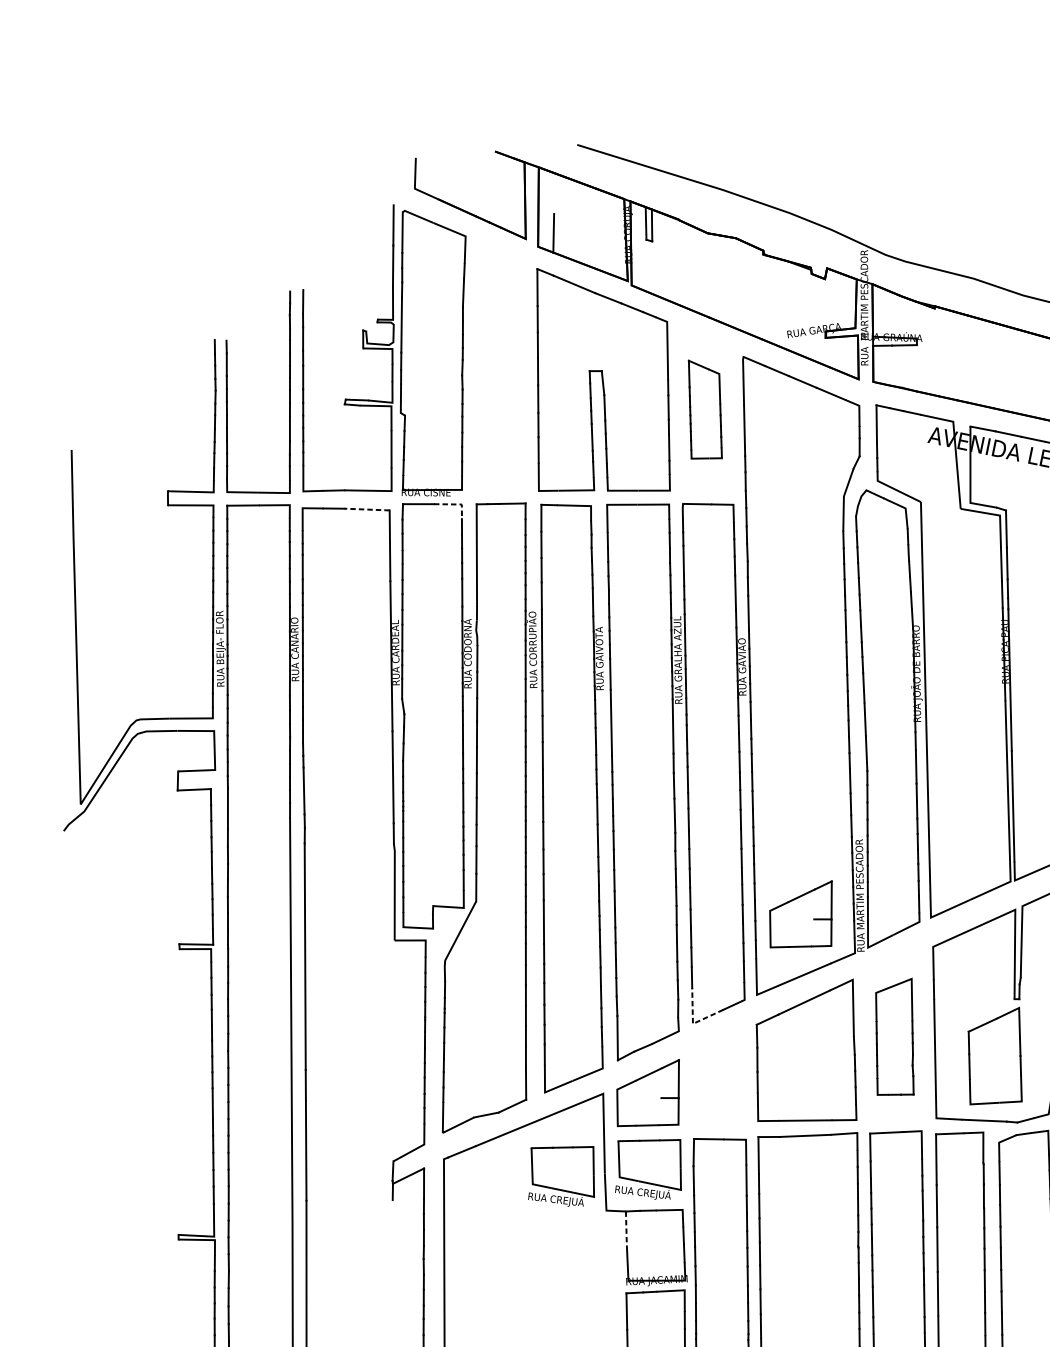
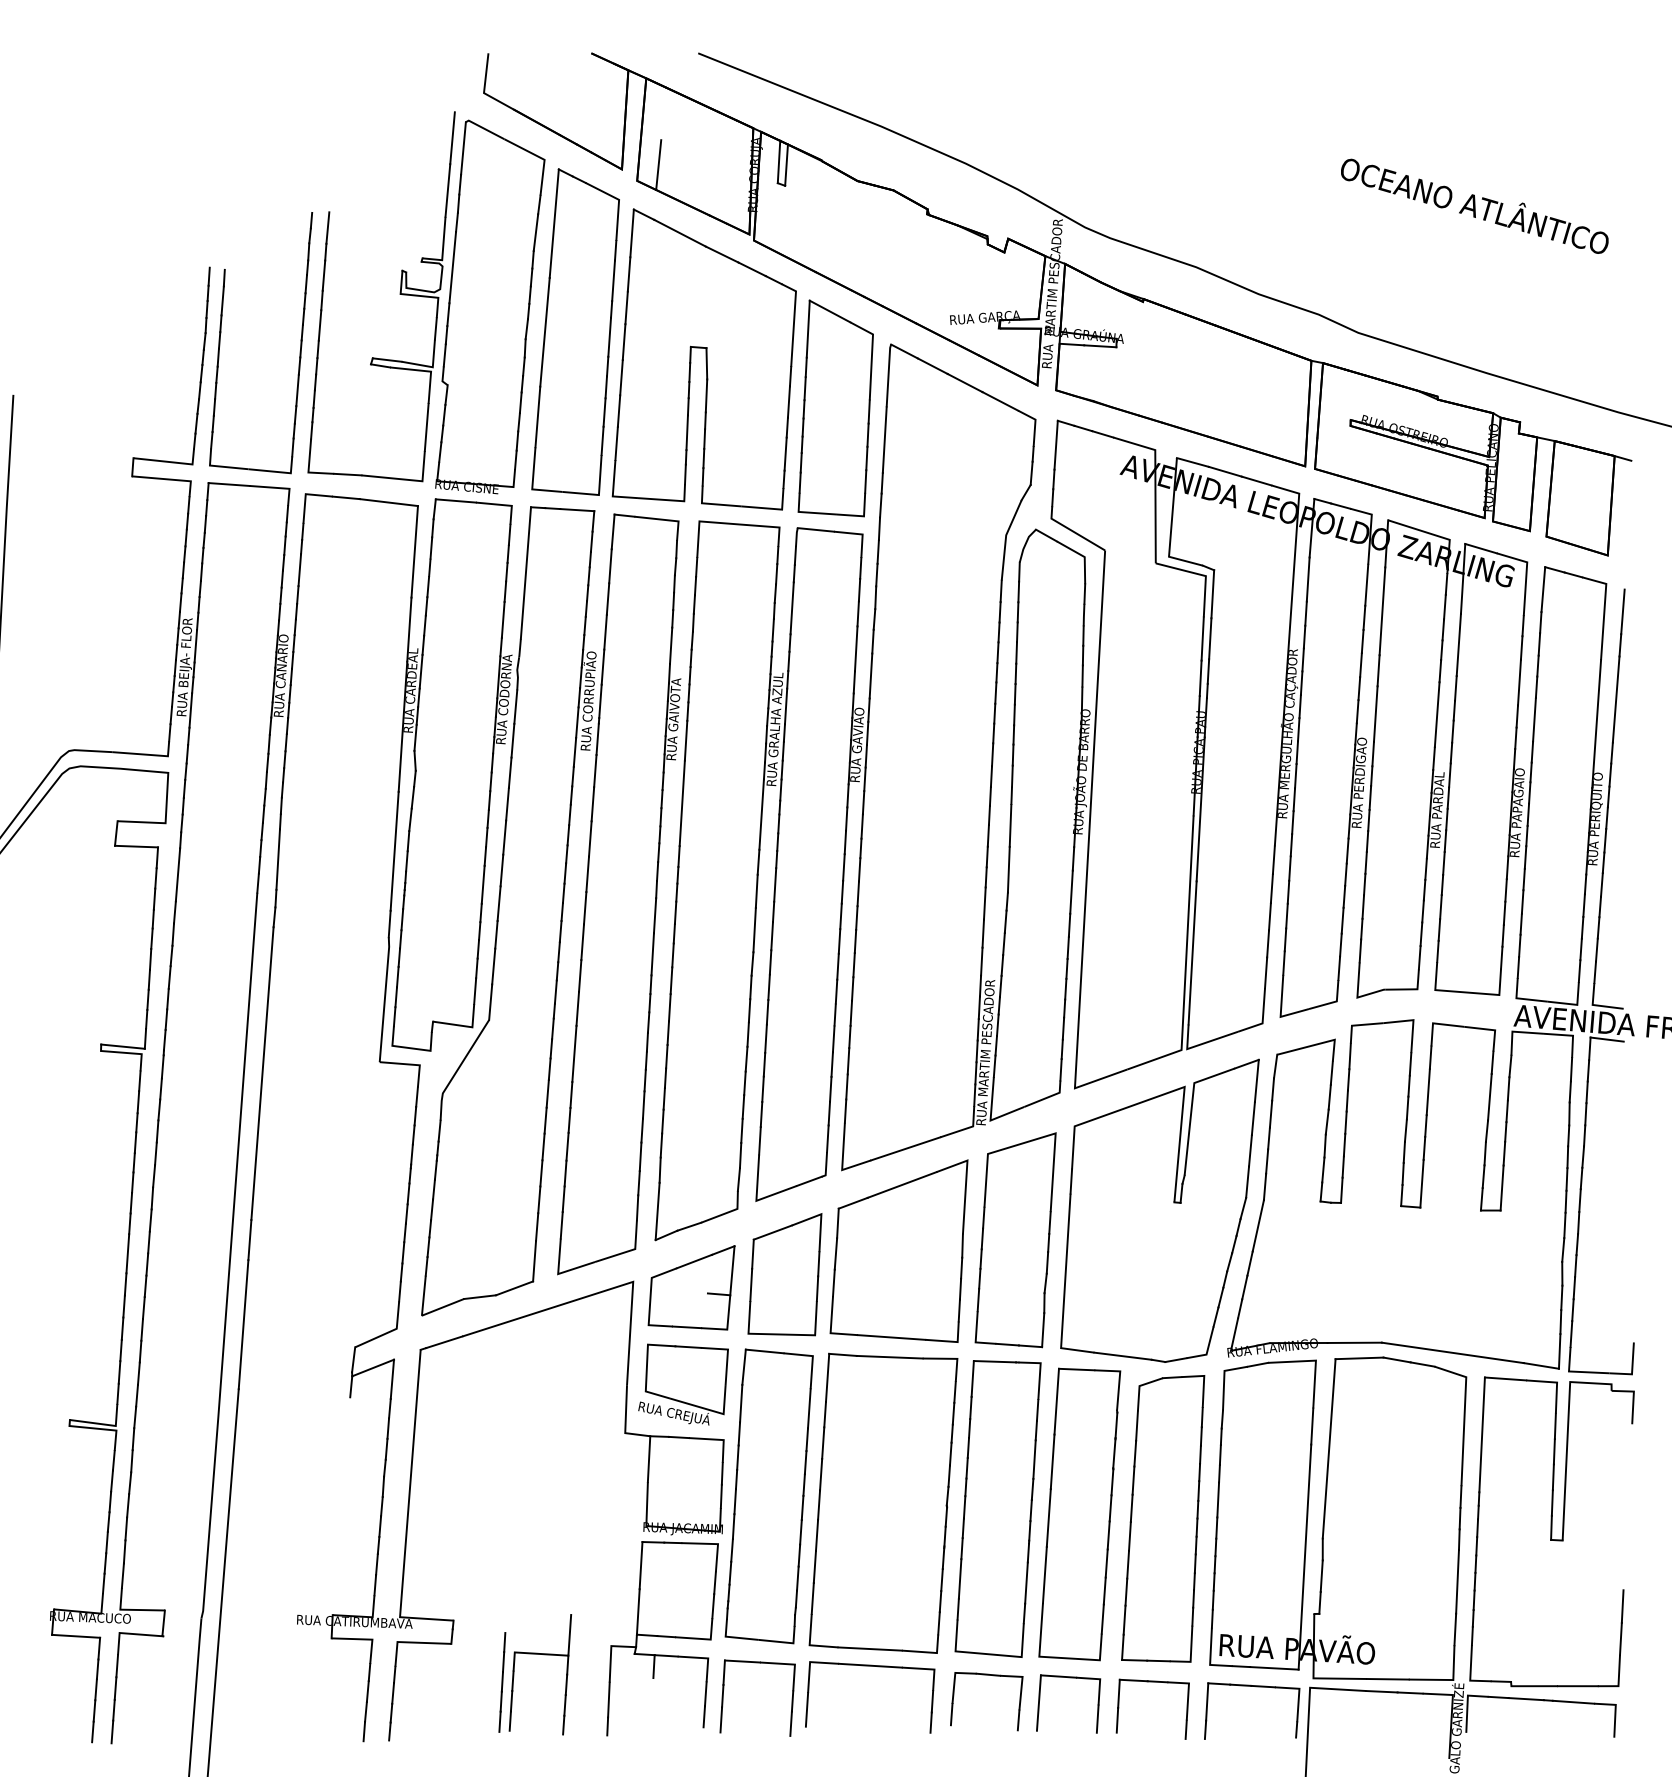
part: (500, 366) -> (575, 331), added
part: (704, 409) -> (835, 408), size x1.67
line: (456, 504) -> (504, 505), dashed -> solid
line: (366, 509) -> (388, 502), dashed -> solid
part: (801, 915) -> (907, 1072), removed
line: (692, 1022) -> (756, 1199), dashed -> solid
part: (894, 1038) -> (1015, 1240), size x1.43
part: (994, 1056) -> (784, 1274), moved
part: (561, 1176) -> (570, 1384), removed
line: (626, 1229) -> (649, 1459), dashed -> solid

